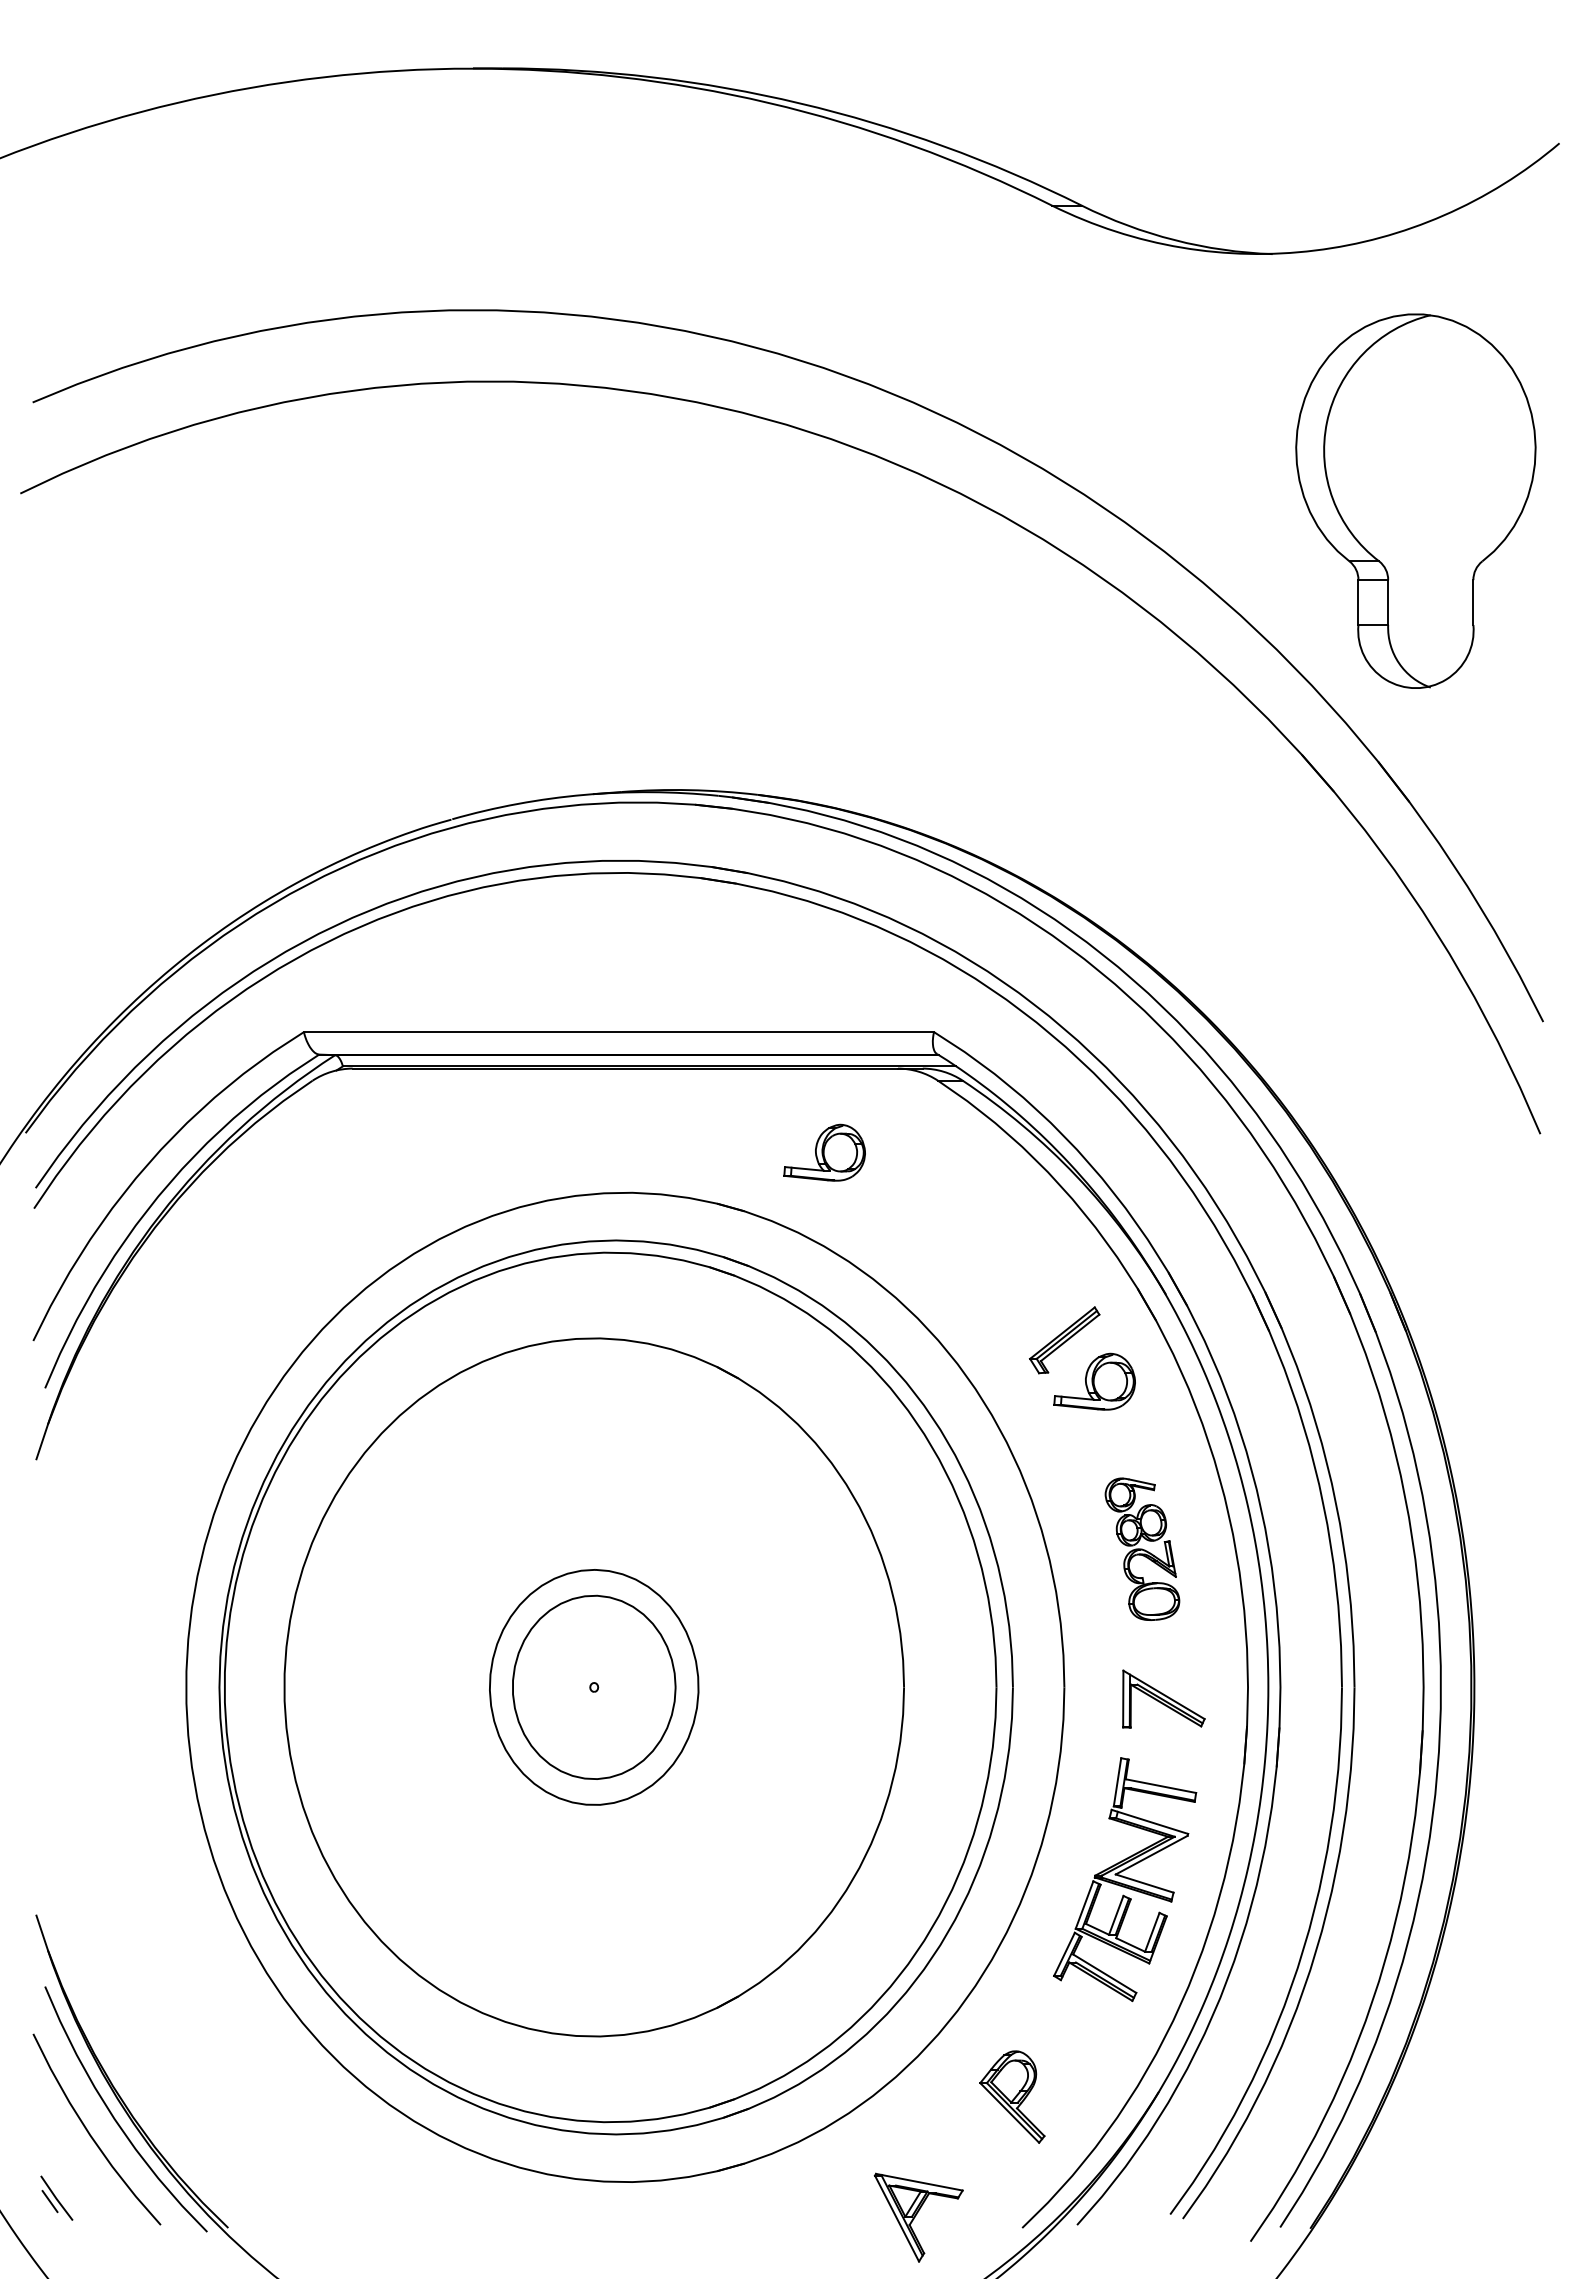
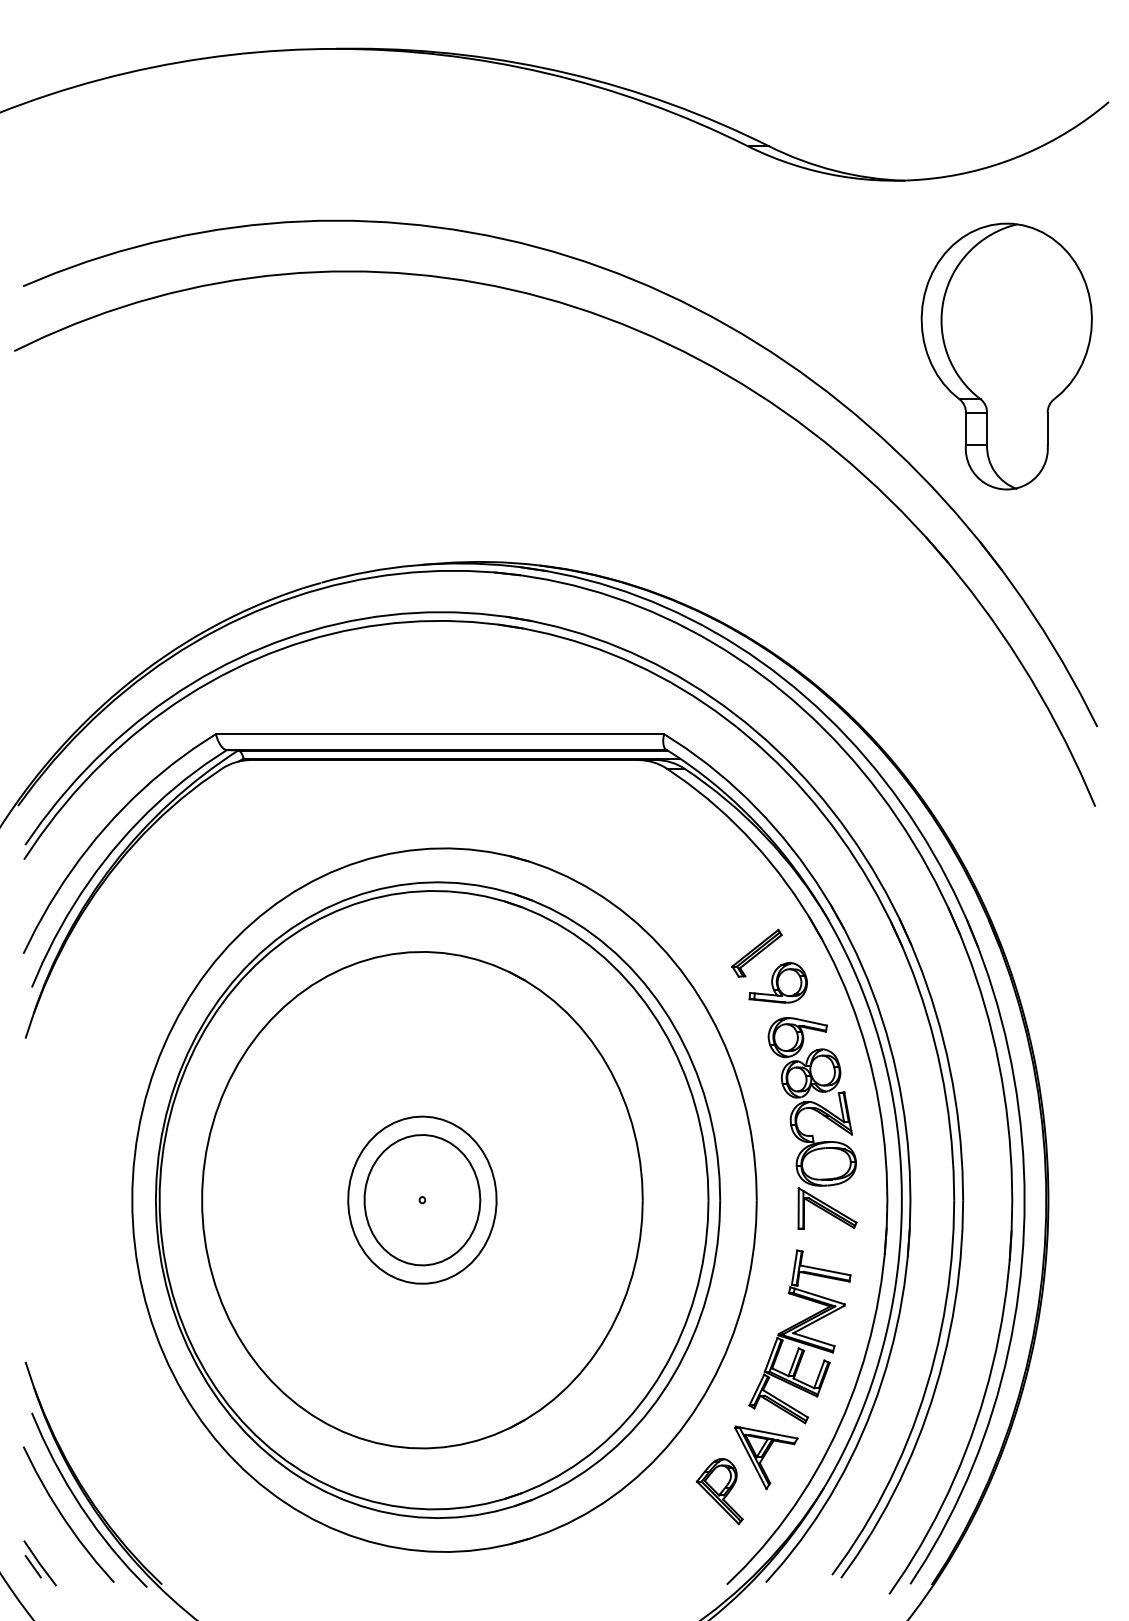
part: (824, 1152) -> (586, 819), removed
part: (1142, 1549) -> (812, 1102), size x1.67
part: (56, 2198) -> (39, 1563), size x1.43
part: (918, 2217) -> (766, 1457), moved

